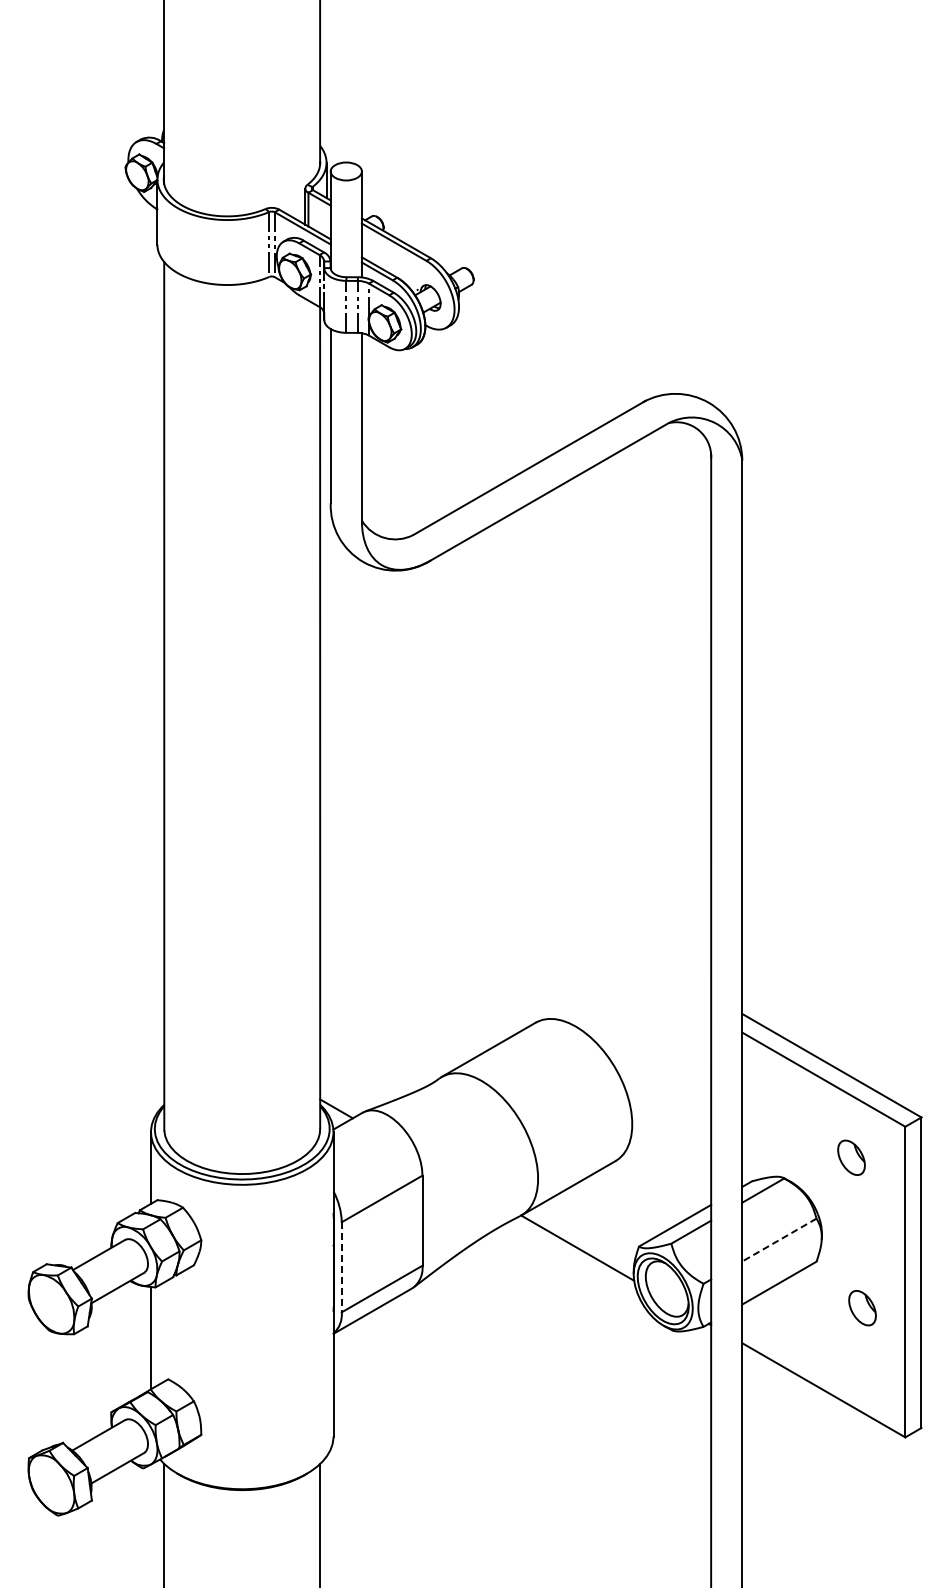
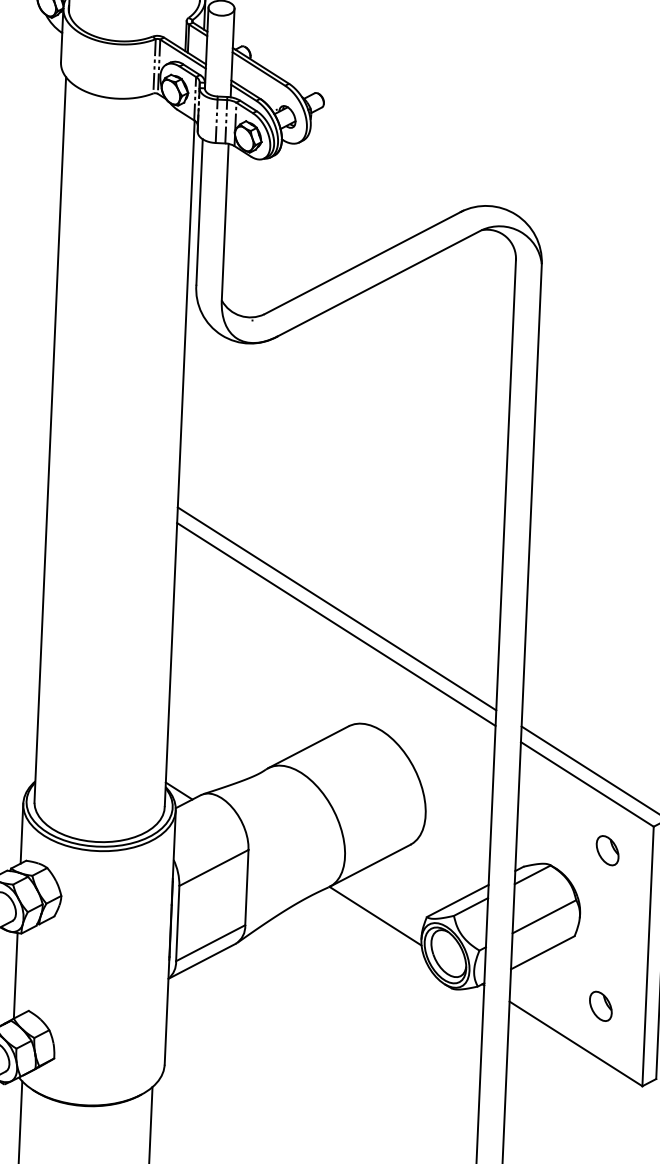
line: (515, 883) -> (336, 609), added
line: (515, 901) -> (336, 624), added
line: (779, 1240) -> (544, 917), dashed -> solid
line: (341, 1267) -> (177, 923), dashed -> solid
part: (862, 1308) -> (600, 1006), moved

